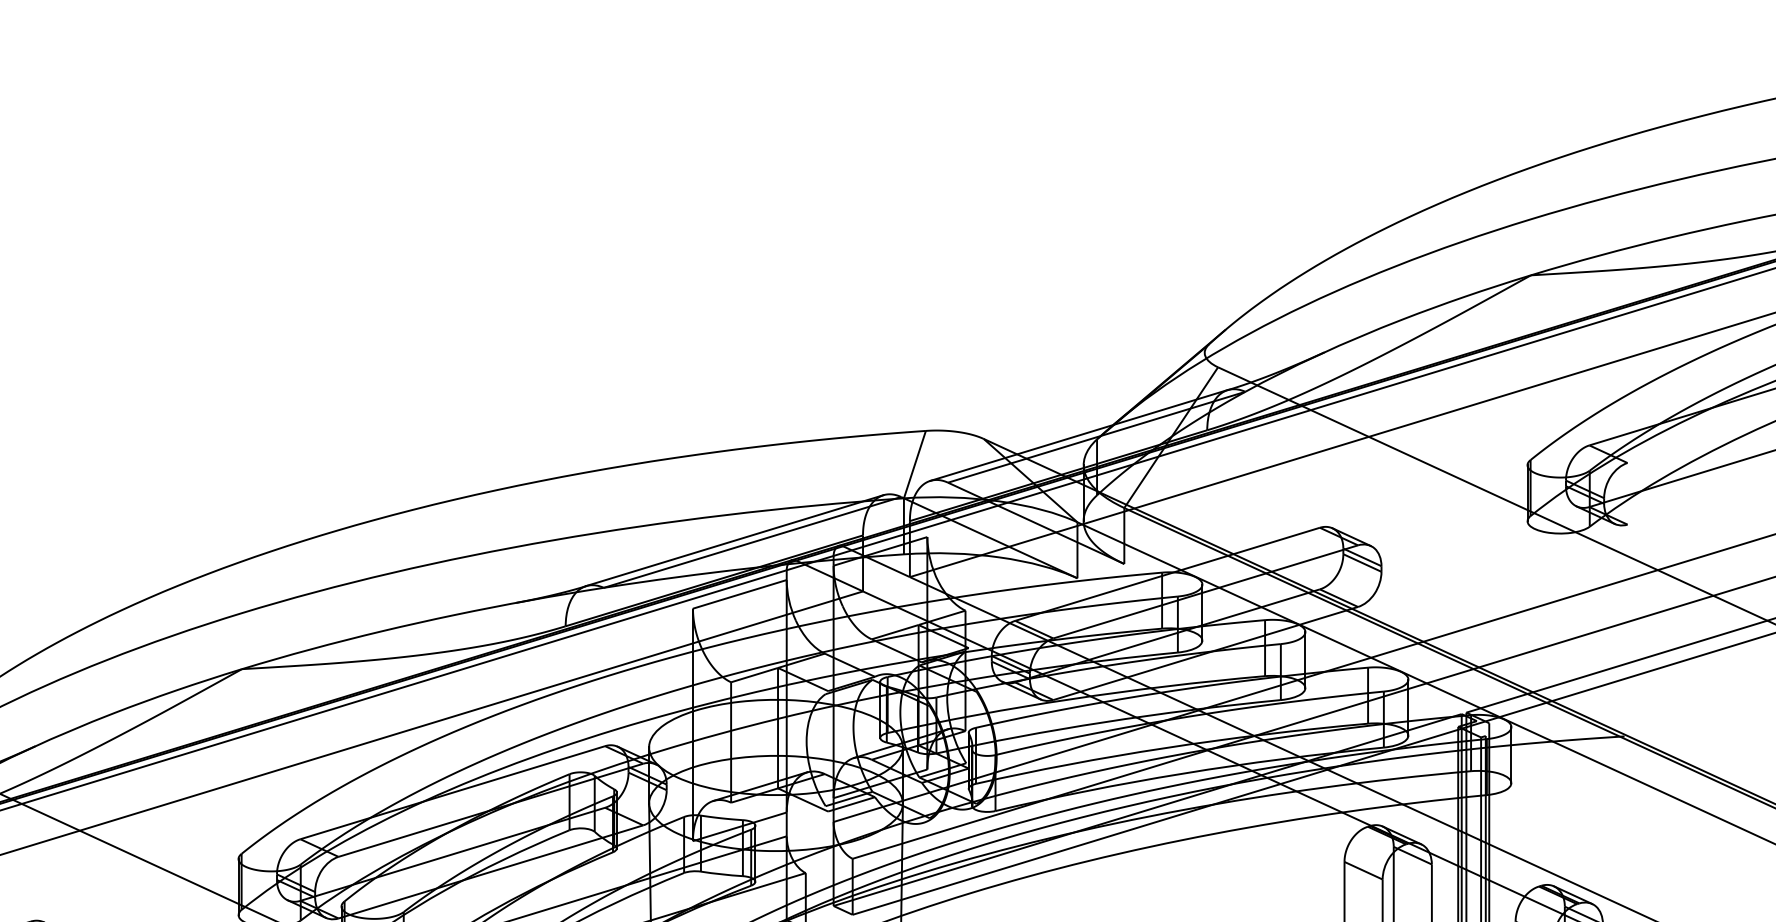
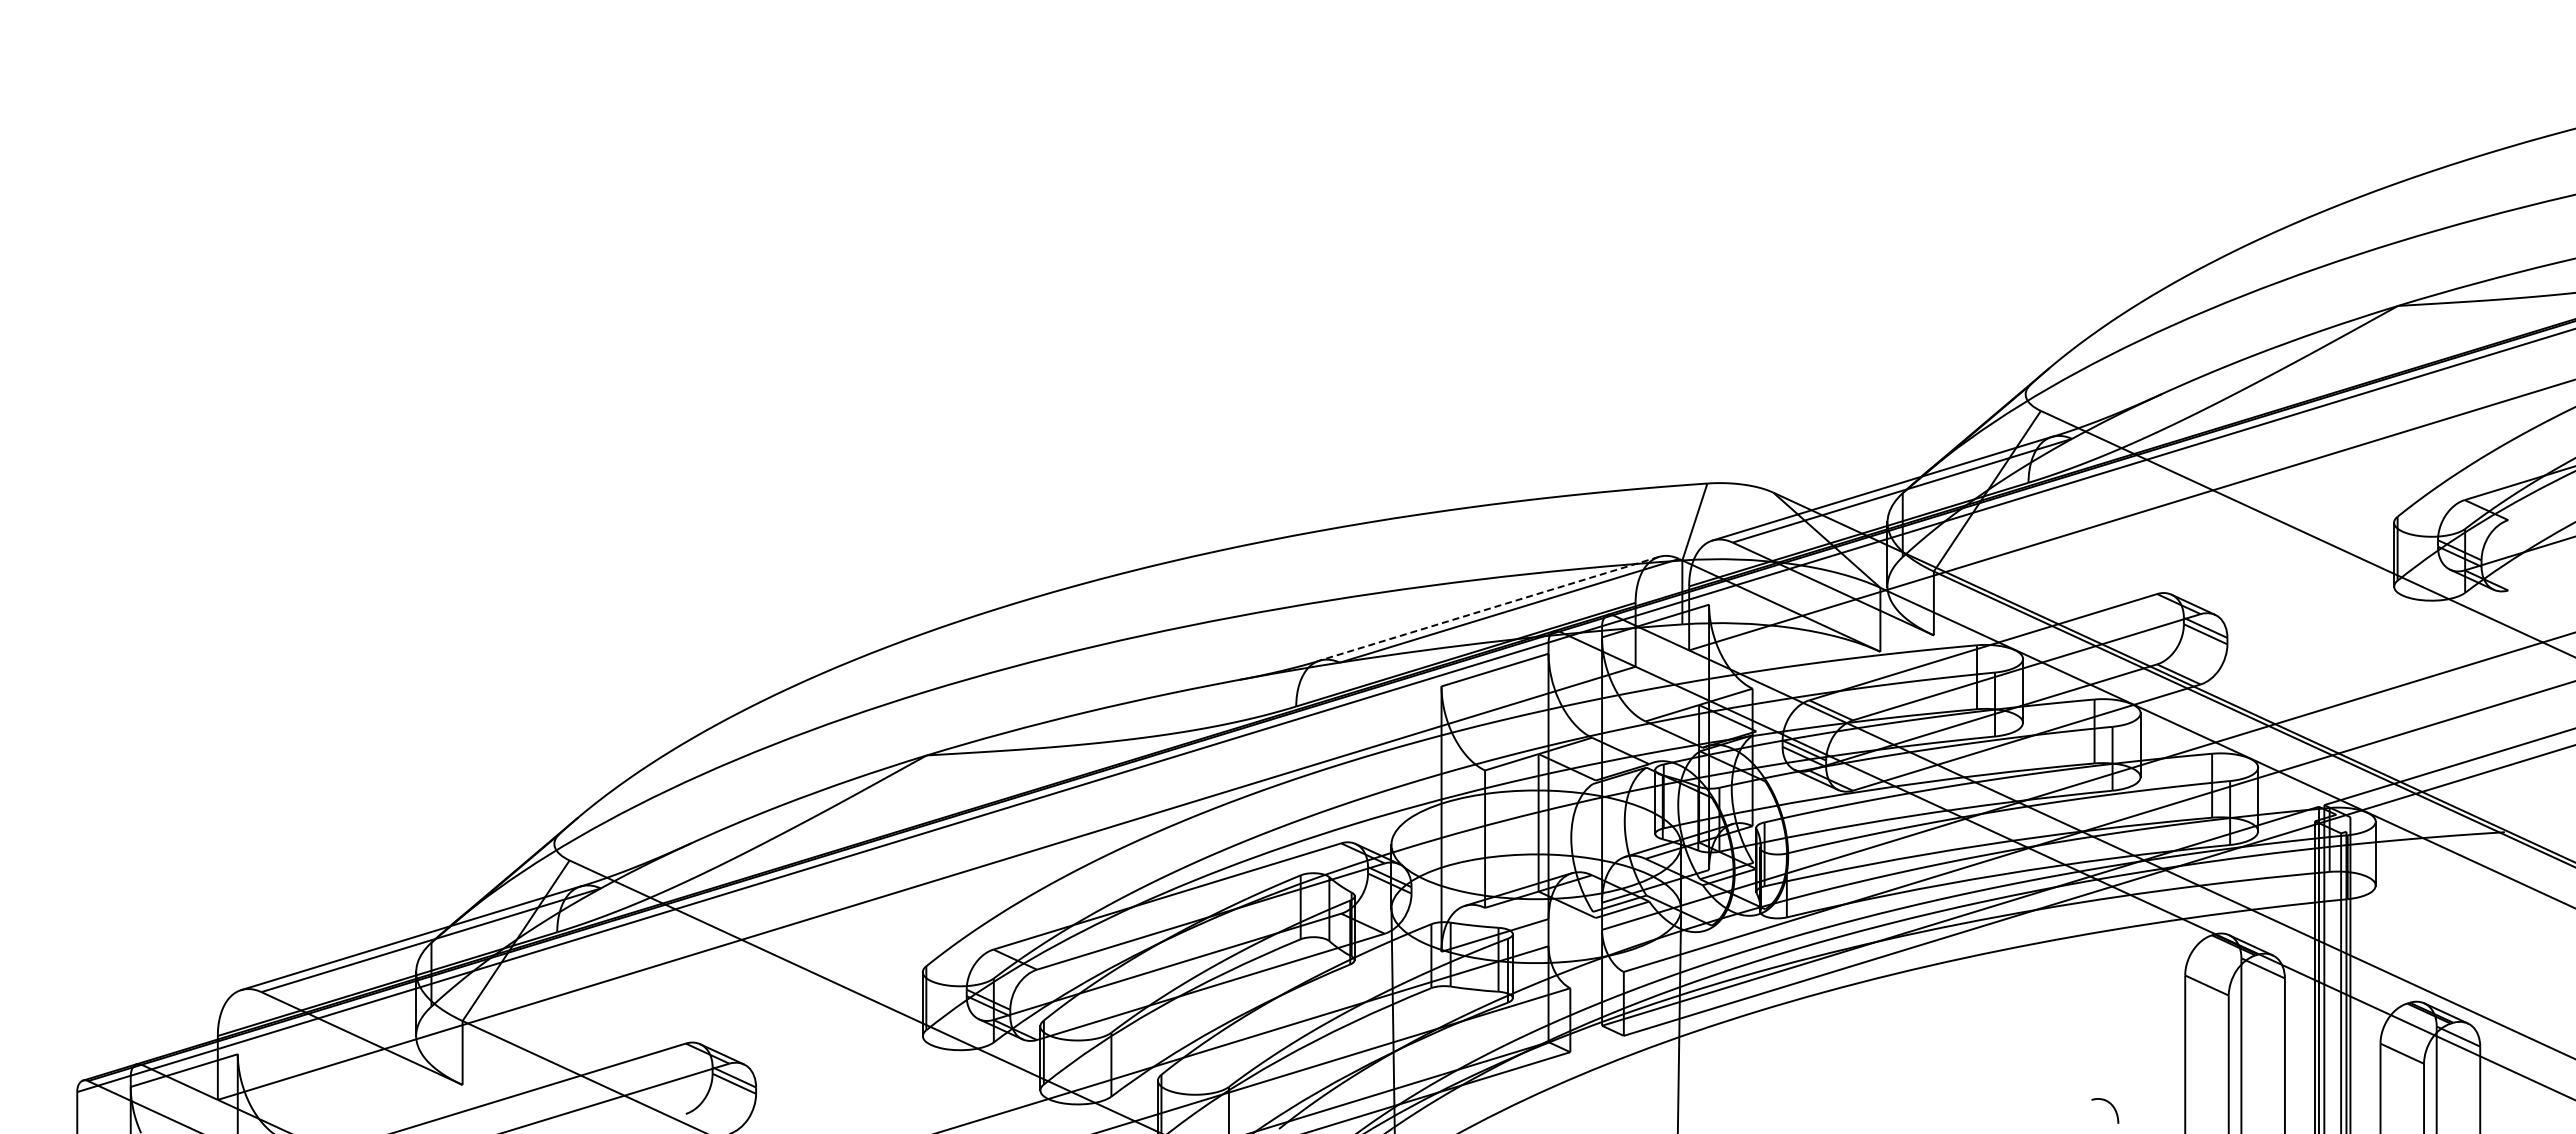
line: (734, 540) -> (1488, 608), solid -> dashed

